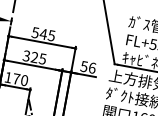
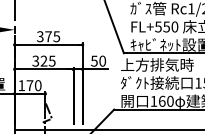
text: (39, 33) -> (44, 36), 545 -> 375
text: (92, 67) -> (102, 60), 56 -> 50

